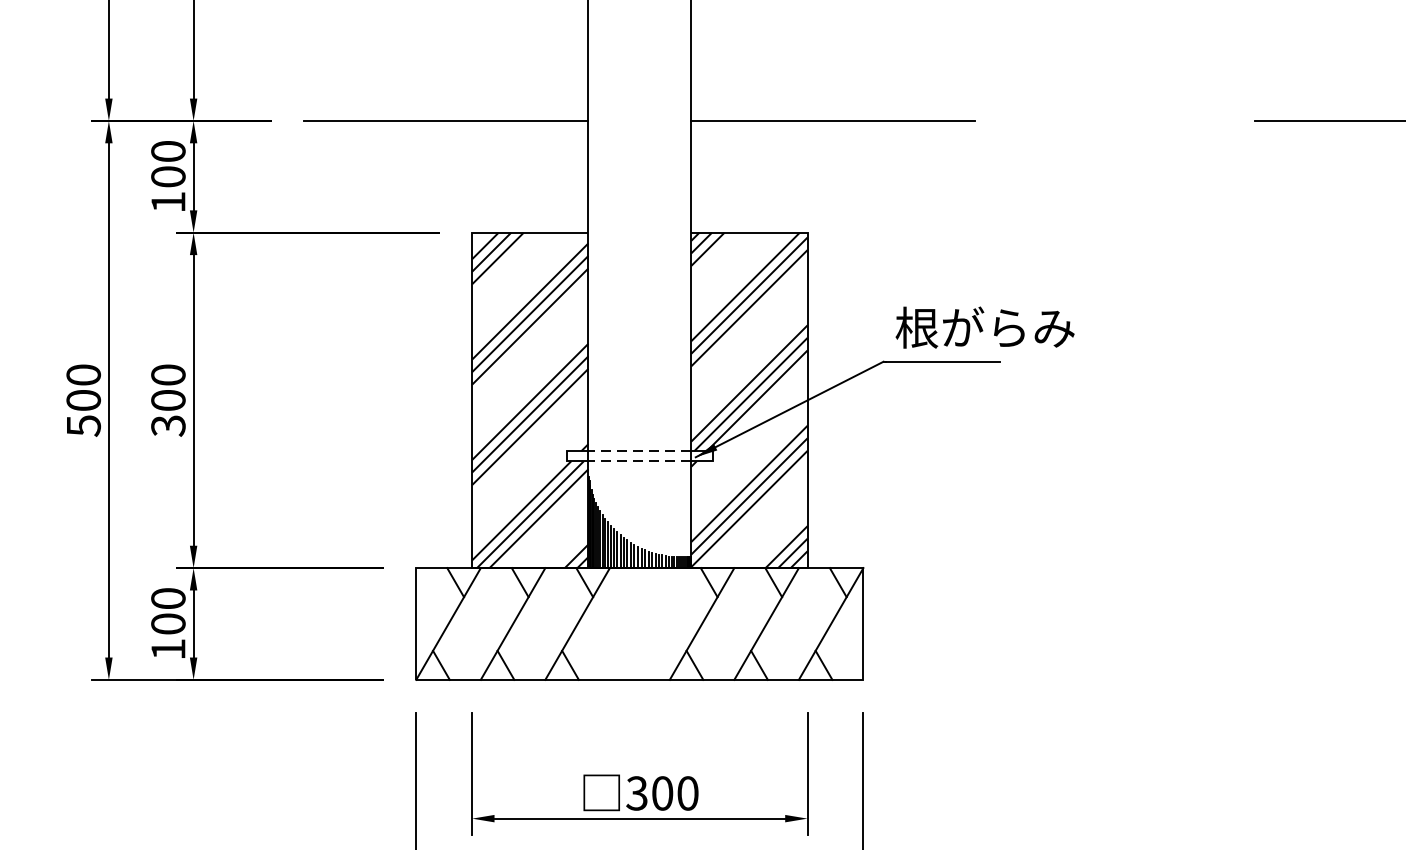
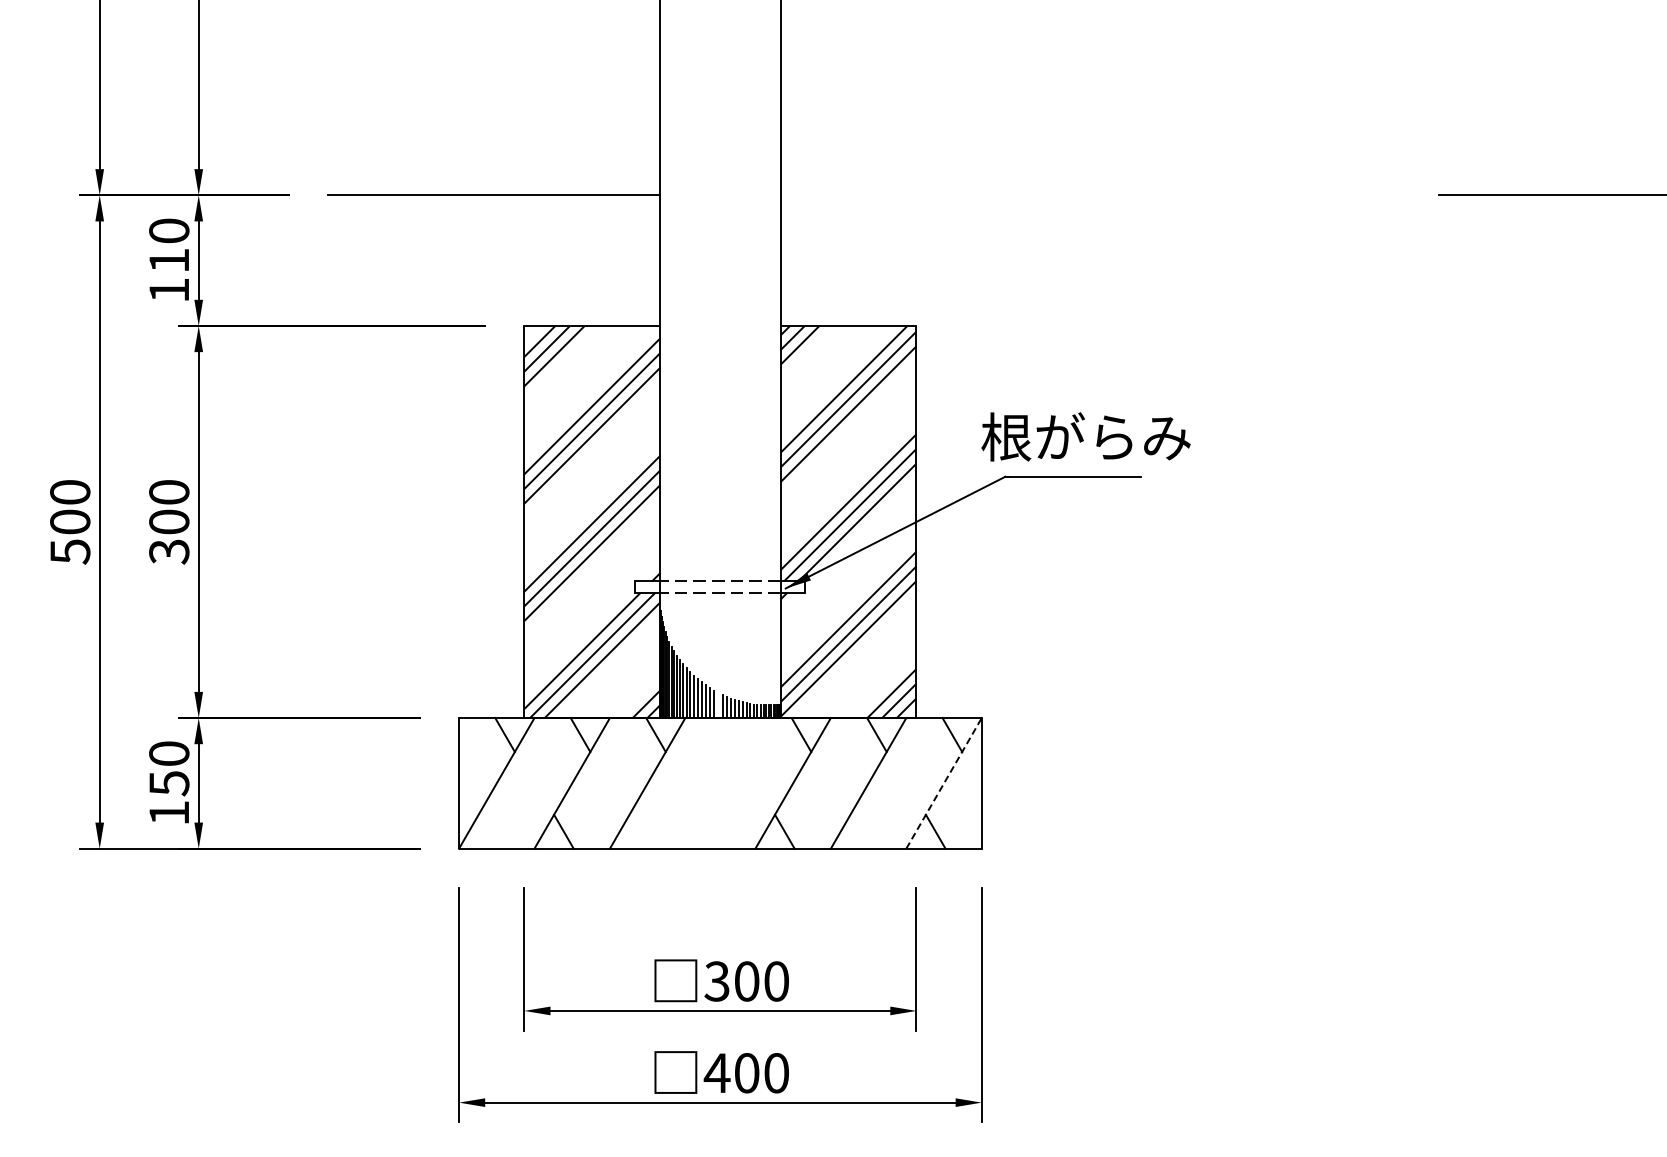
line: (833, 121) -> (946, 195), removed
text: (168, 176) -> (169, 260), 100 -> 110
text: (984, 327) -> (1085, 436), moved
line: (638, 557) -> (718, 705), removed
line: (831, 623) -> (944, 782), solid -> dashed
text: (168, 624) -> (169, 783), 100 -> 150
line: (441, 665) -> (488, 831), removed
line: (570, 665) -> (639, 831), removed
line: (759, 665) -> (860, 831), removed

